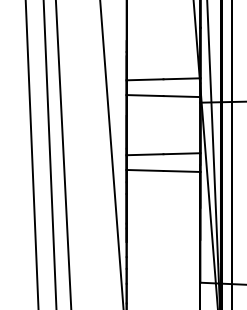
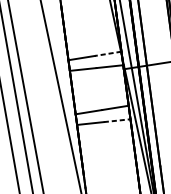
line: (181, 78) -> (107, 53), solid -> dashed
line: (182, 171) -> (117, 120), solid -> dashed

